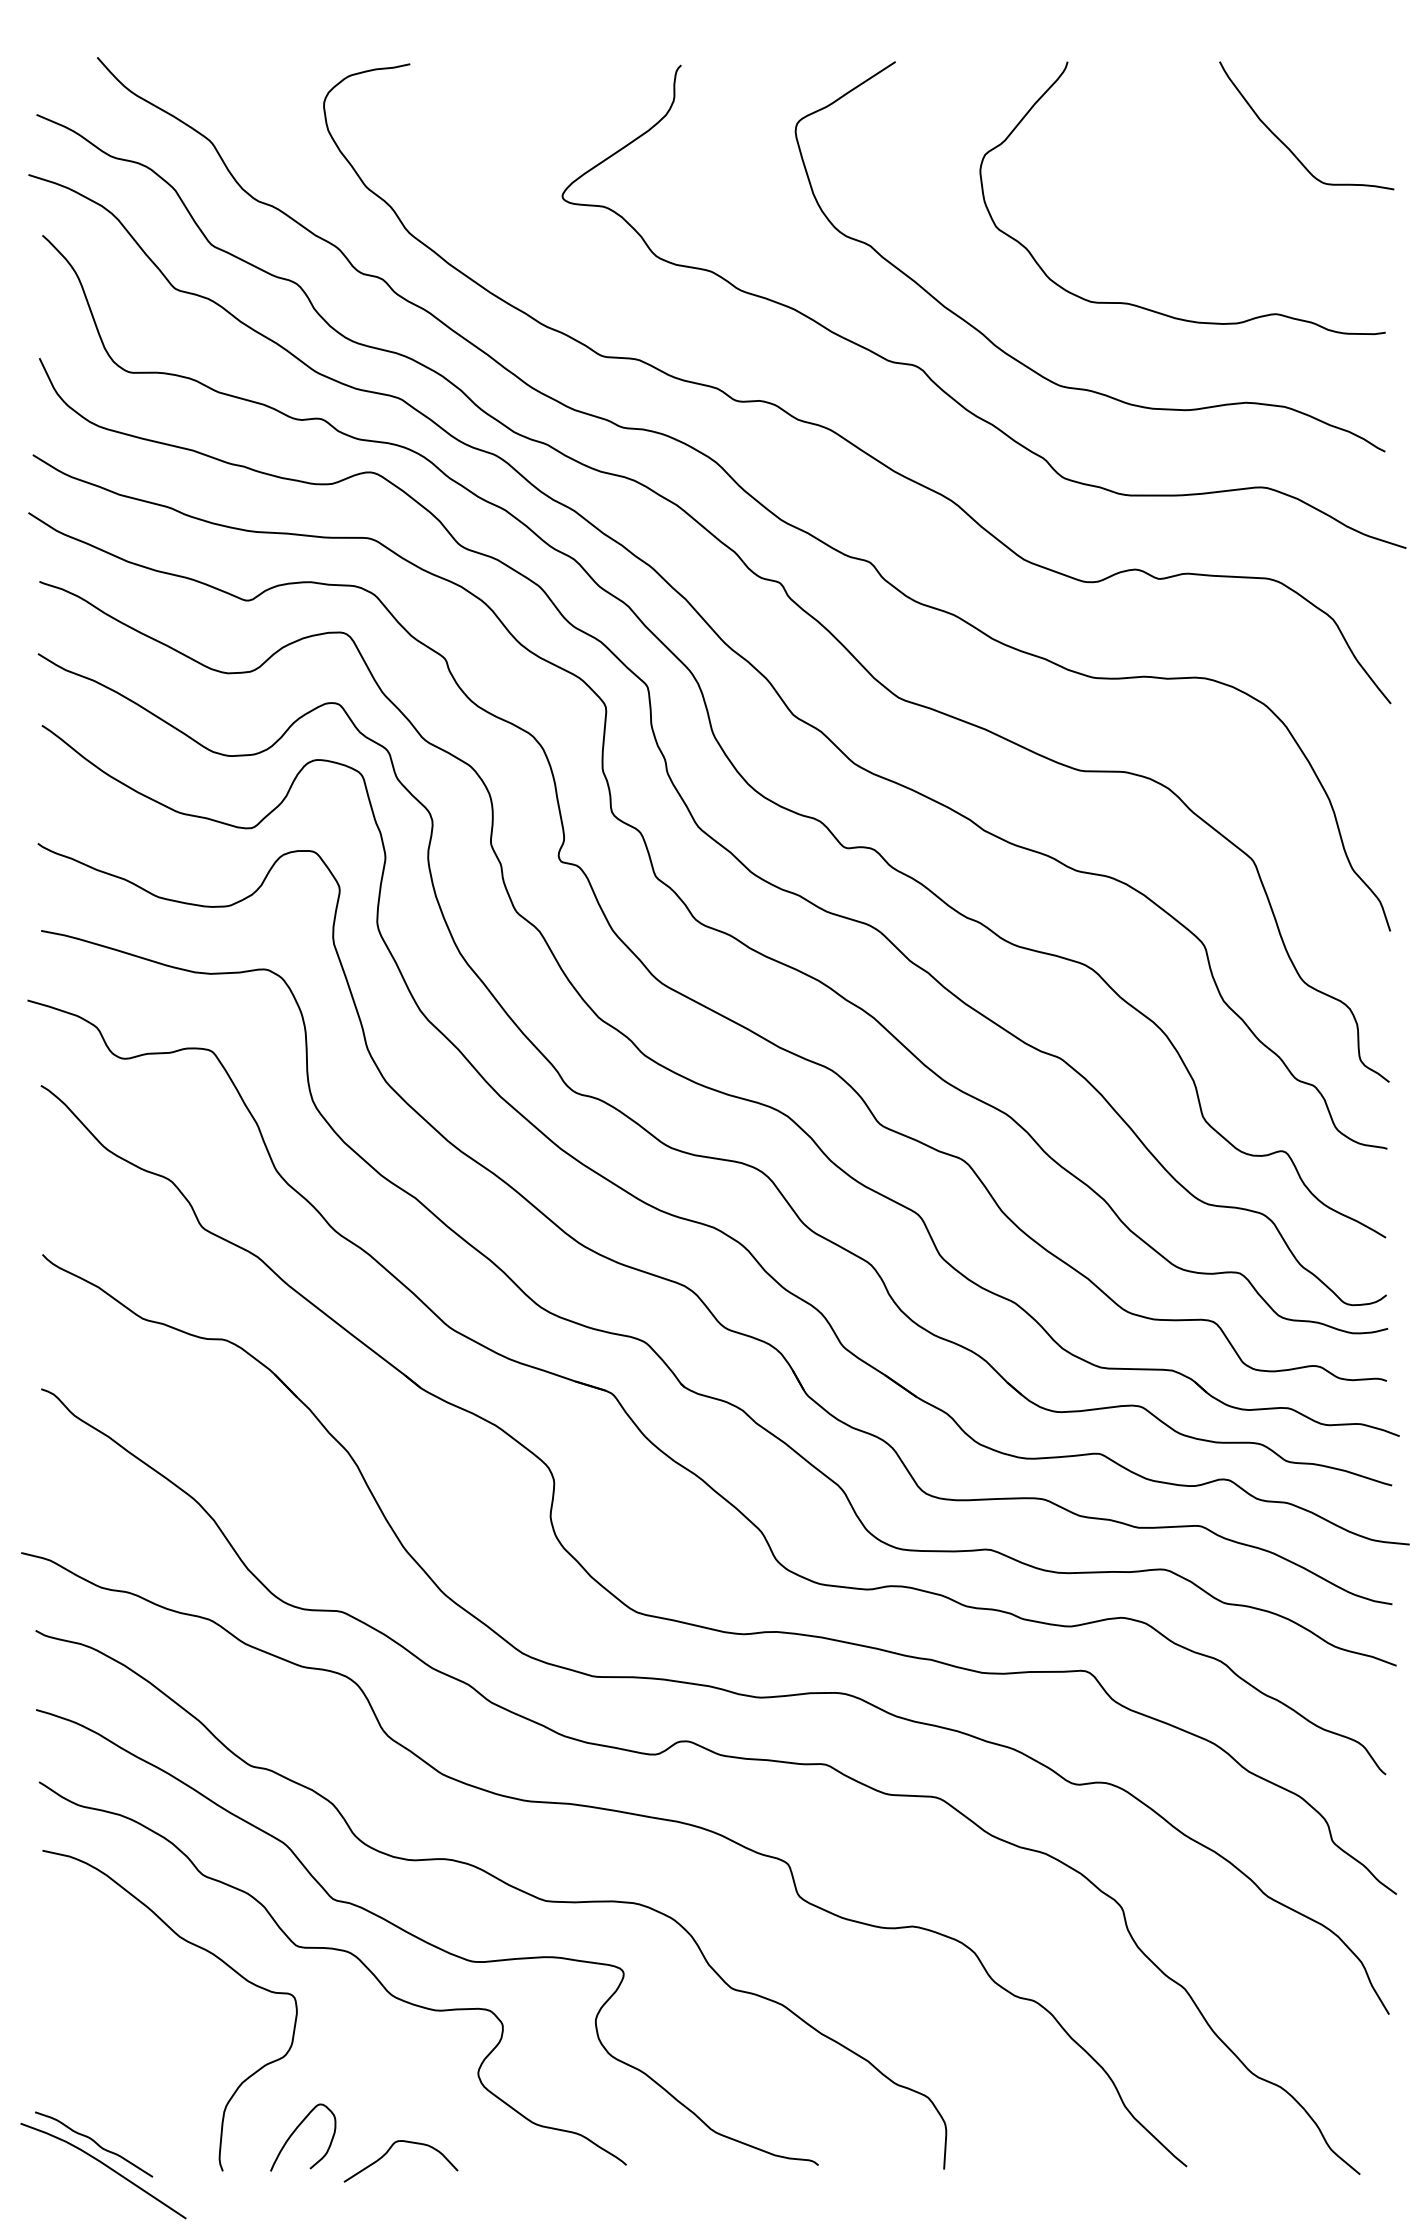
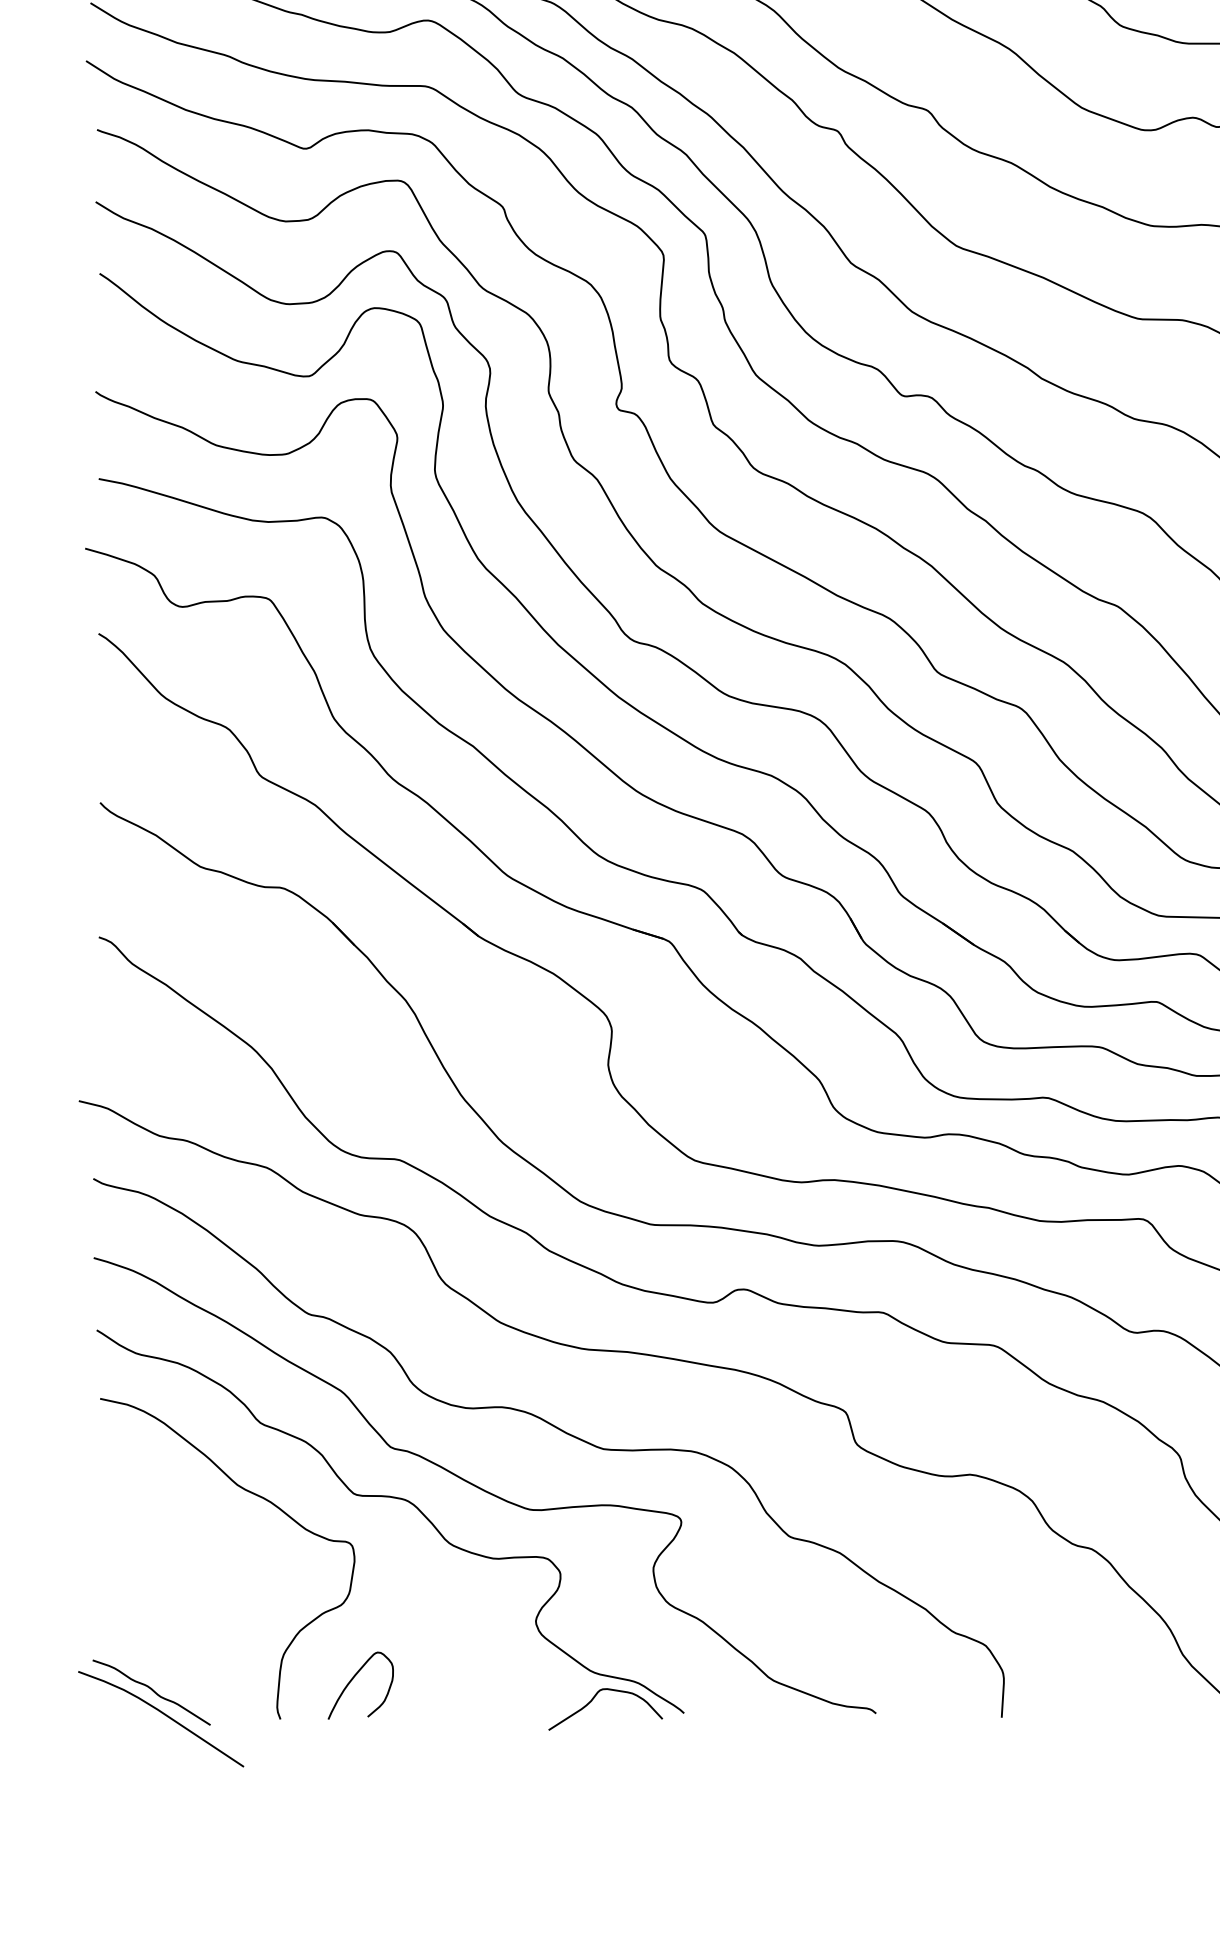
curve: (388, 2152) -> (593, 1700), moved

